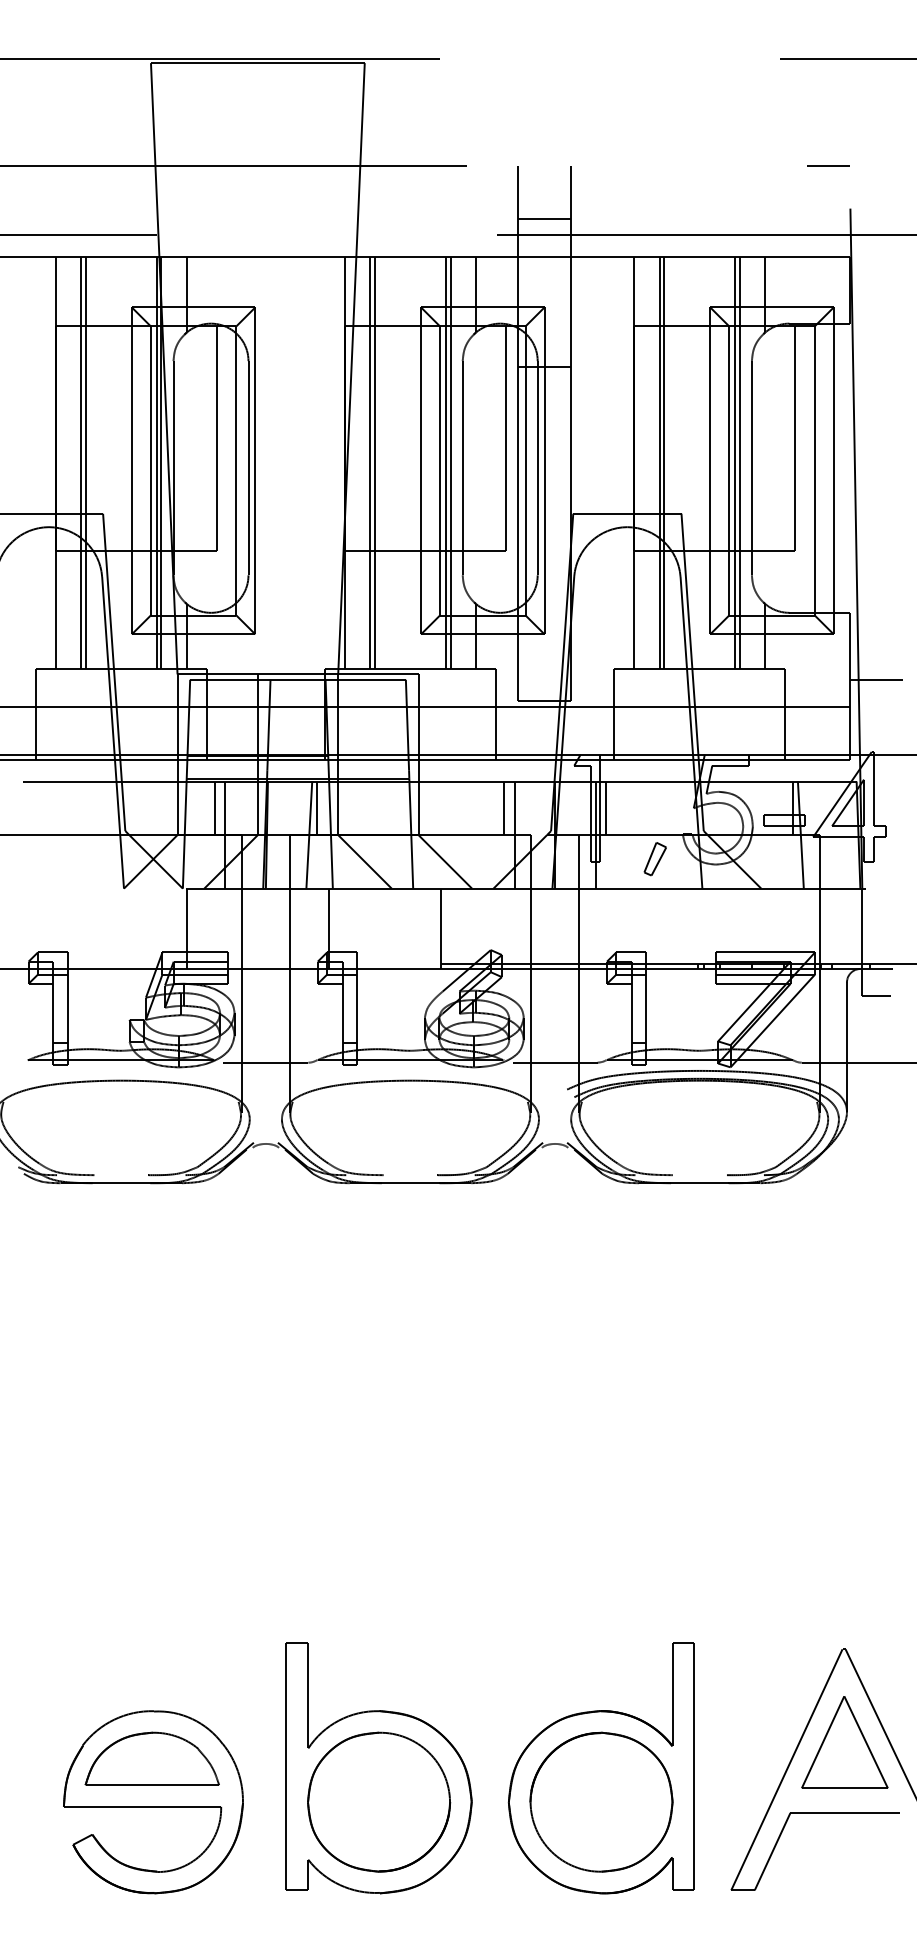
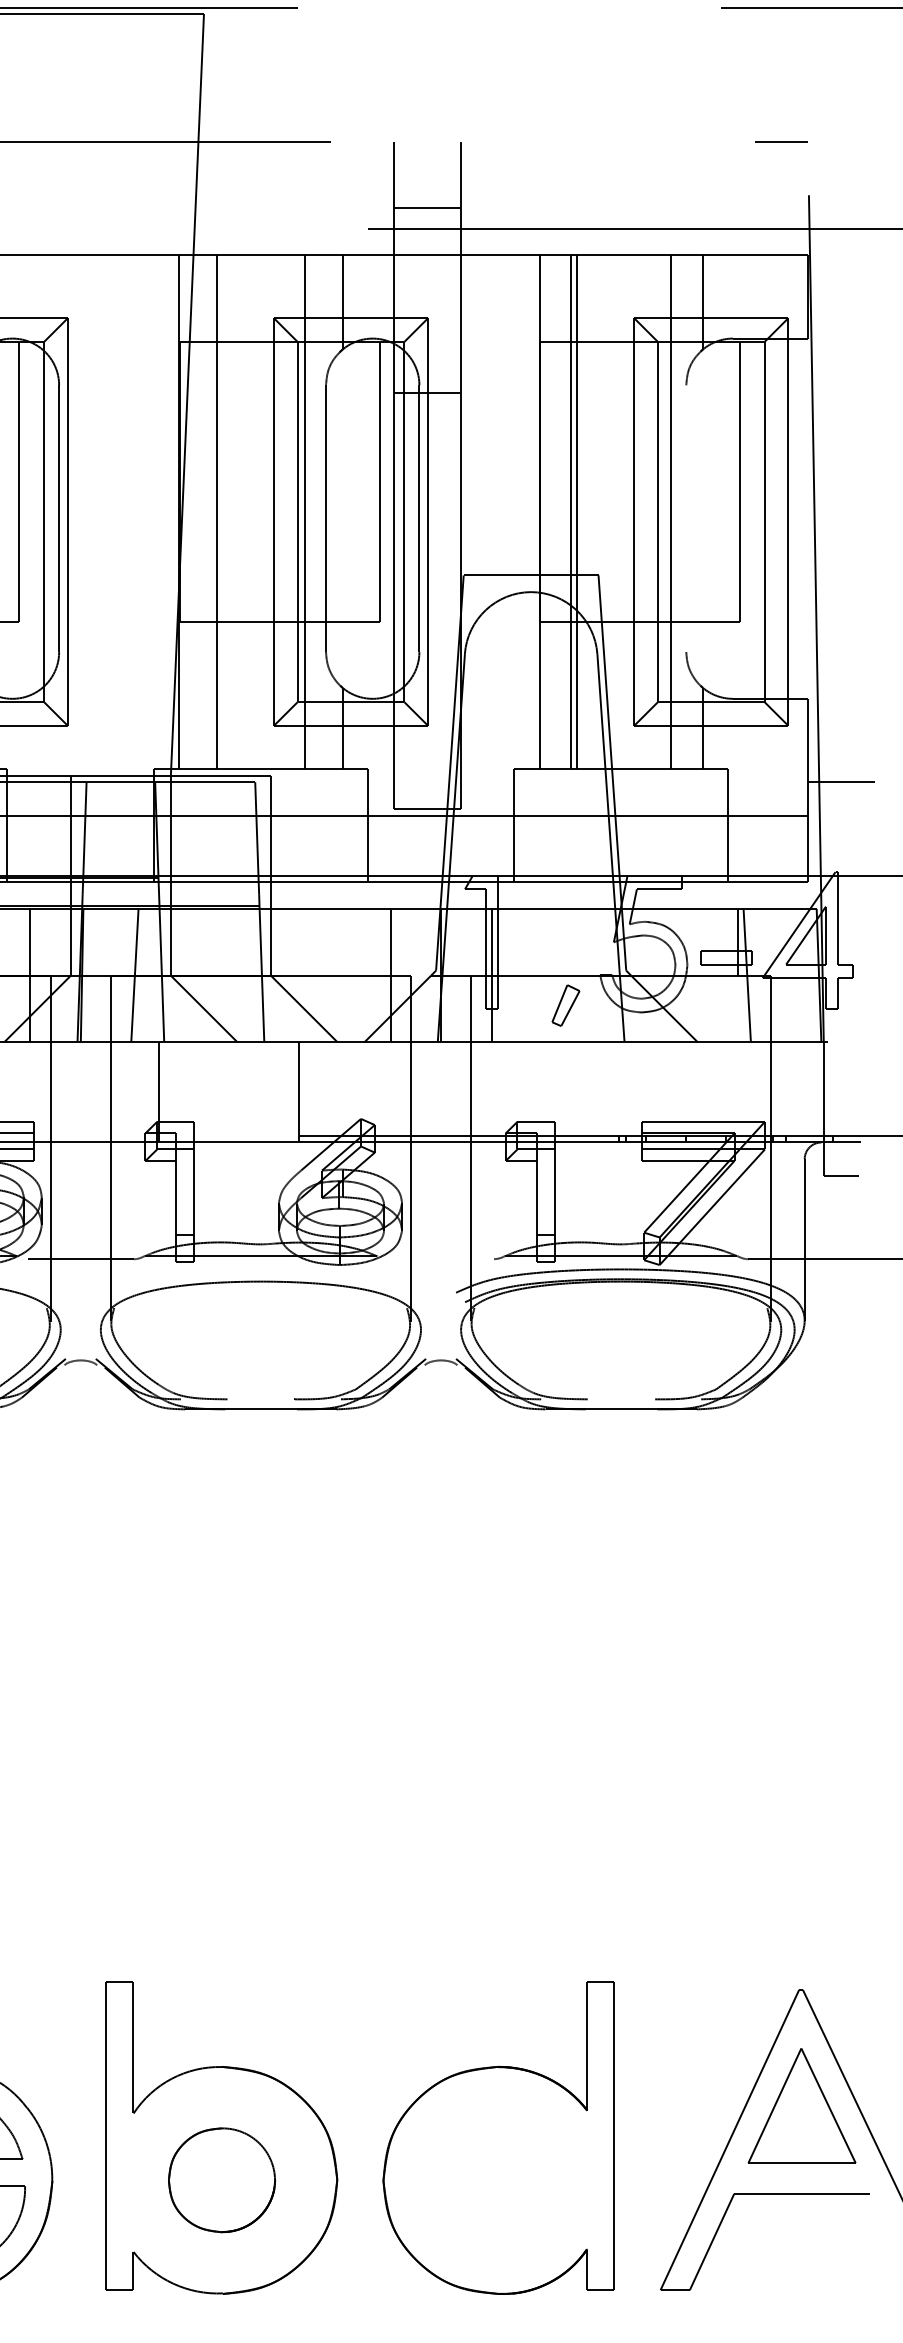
line: (370, 462) -> (211, 511), removed
line: (450, 462) -> (310, 511), removed
line: (735, 462) -> (665, 511), removed
line: (751, 468) -> (685, 519), removed
line: (215, 808) -> (18, 942), removed
line: (316, 808) -> (143, 942), removed
line: (504, 808) -> (378, 942), removed
line: (605, 808) -> (503, 942), removed
line: (554, 1062) -> (440, 1258), removed
part: (379, 1801) -> (222, 2179), size x0.6
part: (601, 1801) -> (498, 2179), removed

